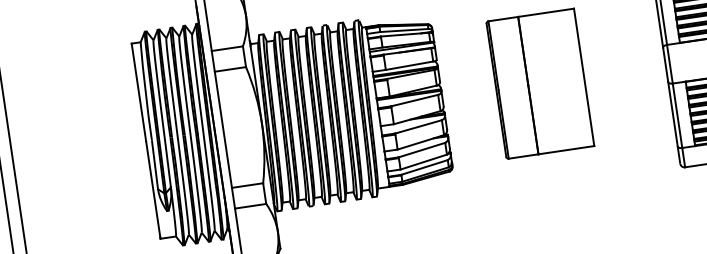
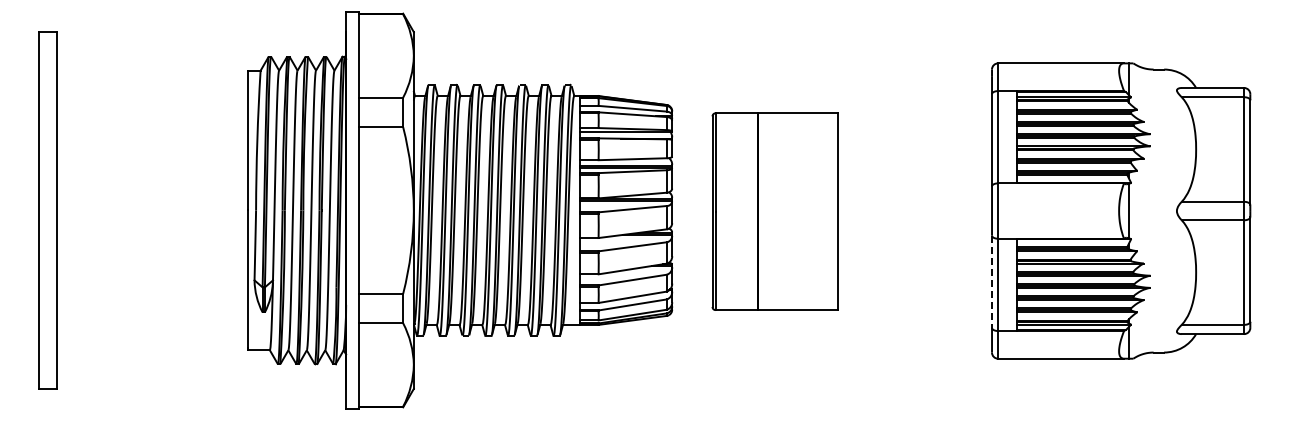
part: (539, 83) -> (774, 211), moved
line: (673, 114) -> (992, 282), solid -> dashed

